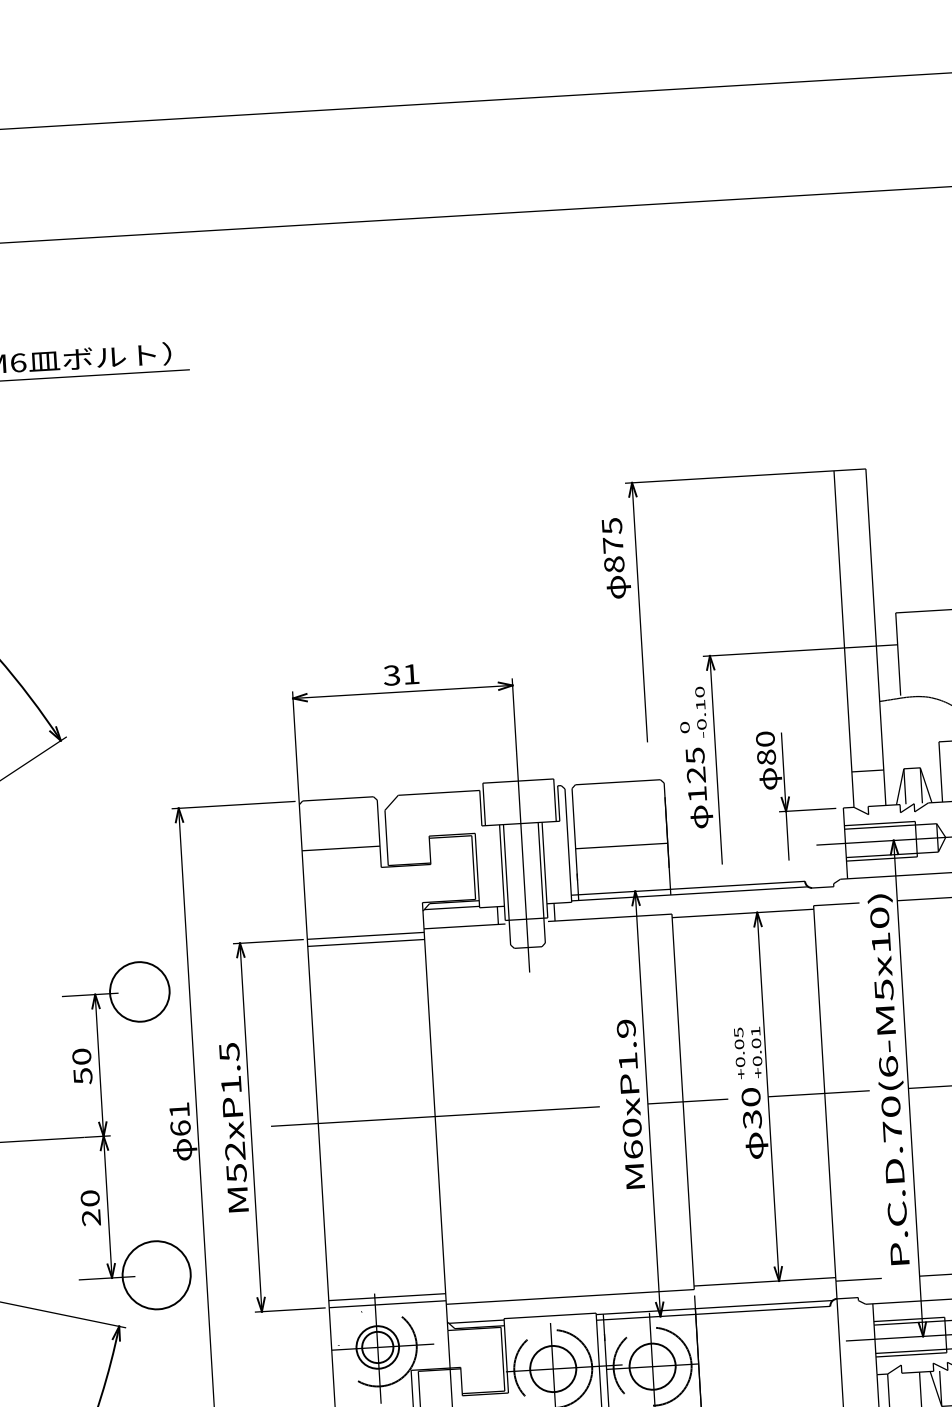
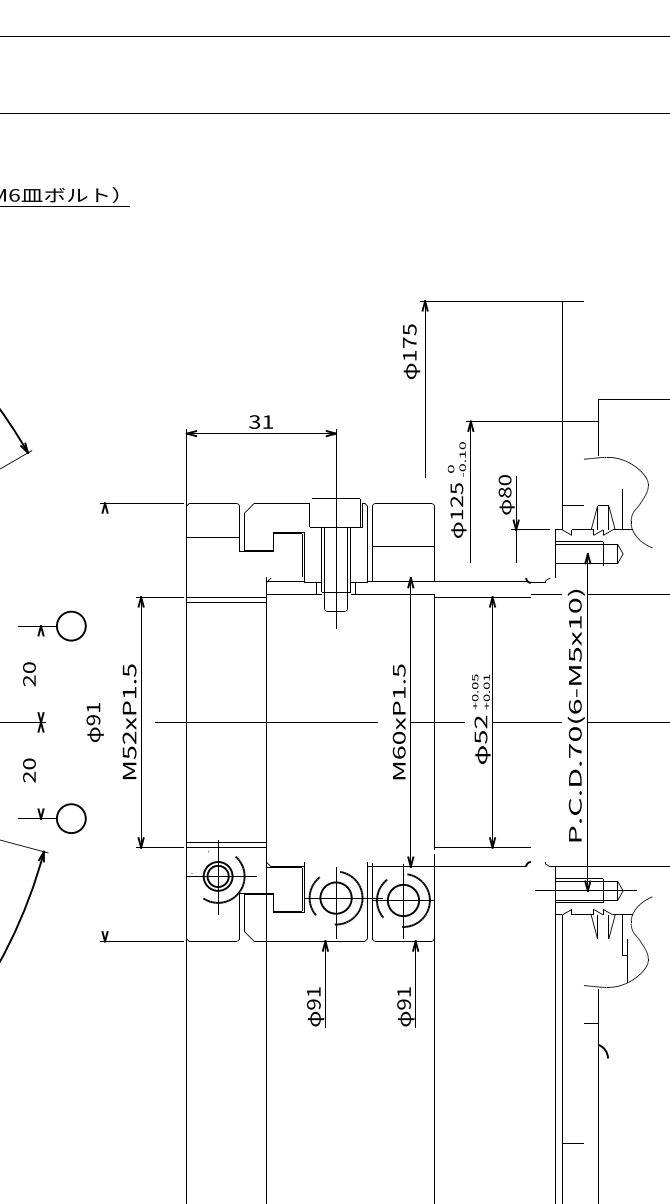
text: (613, 564) -> (409, 355), 875 -> 175
circle: (138, 991) -> (70, 625), size x0.71
text: (625, 1028) -> (398, 670), M60xP1.9 -> M60xP1.5
text: (83, 1075) -> (29, 680), 50 -> 20
text: (750, 1106) -> (480, 728), 30 -> 52
text: (180, 1128) -> (93, 720), 61 -> 91
circle: (155, 1275) -> (70, 818), size x0.62

